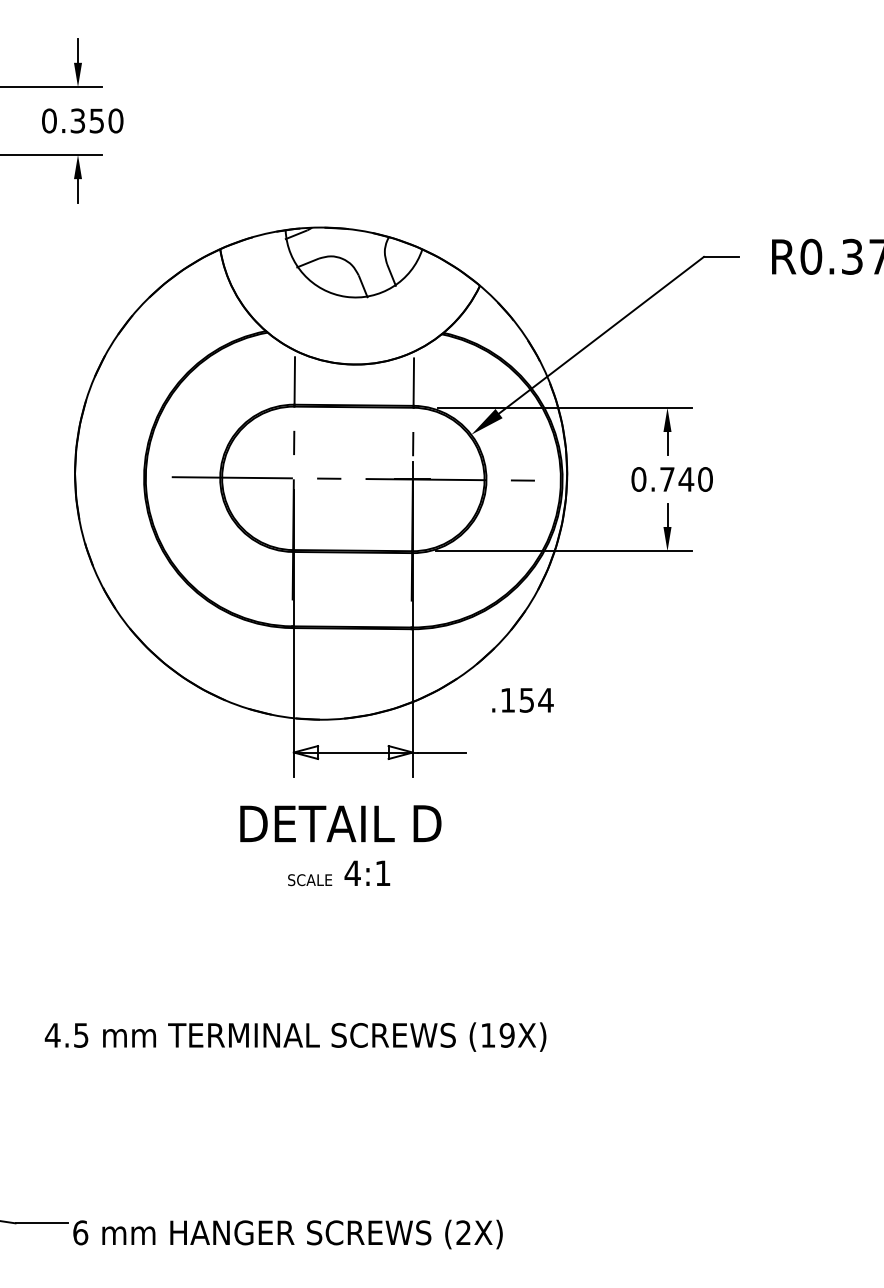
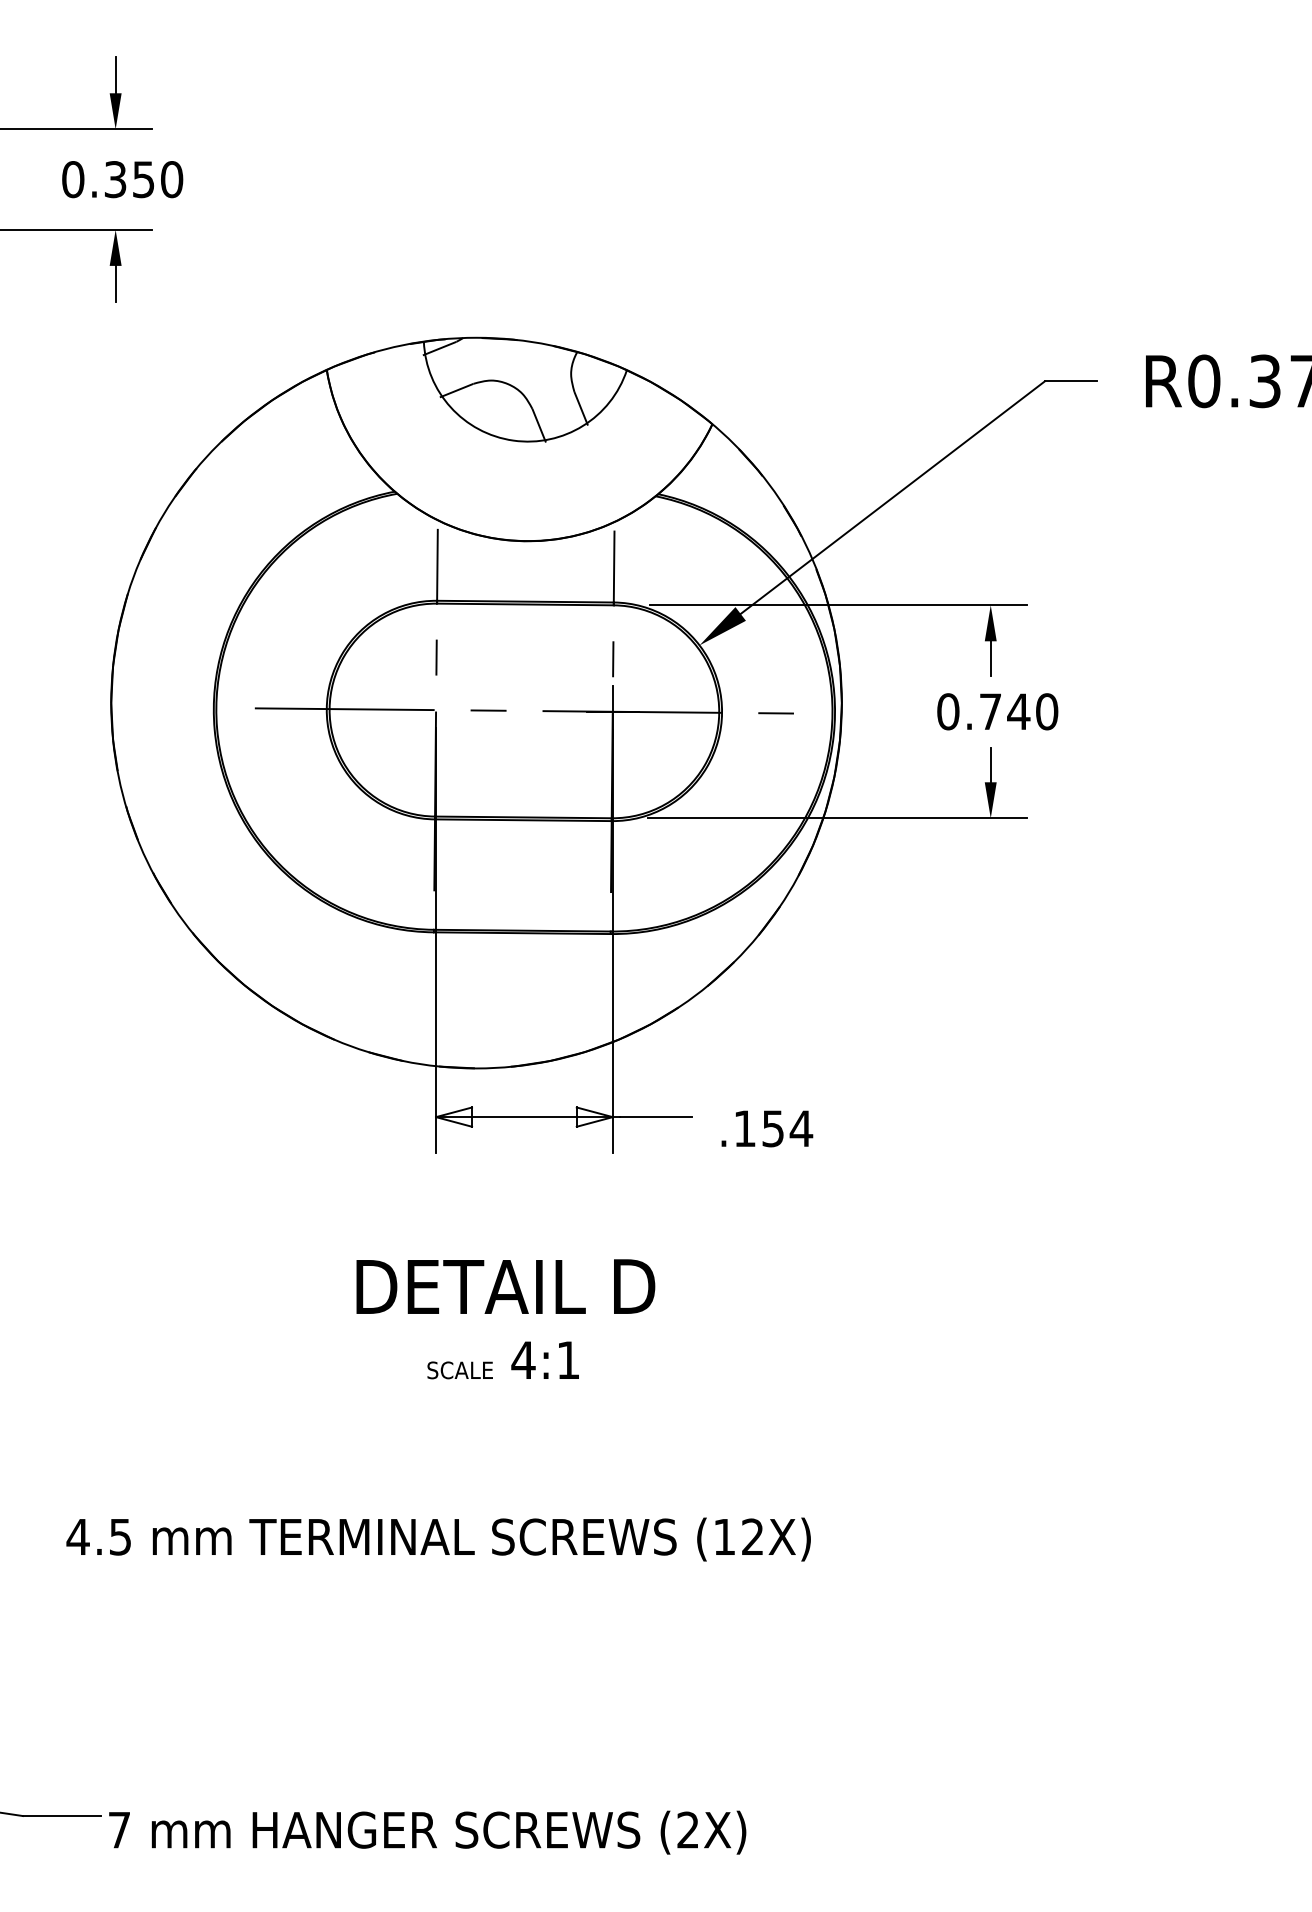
text: (522, 700) -> (766, 1128), moved
text: (340, 845) -> (505, 1318), moved
text: (506, 1035) -> (751, 1537), (19X) -> (12X)
text: (80, 1232) -> (119, 1829), 6 -> 7

